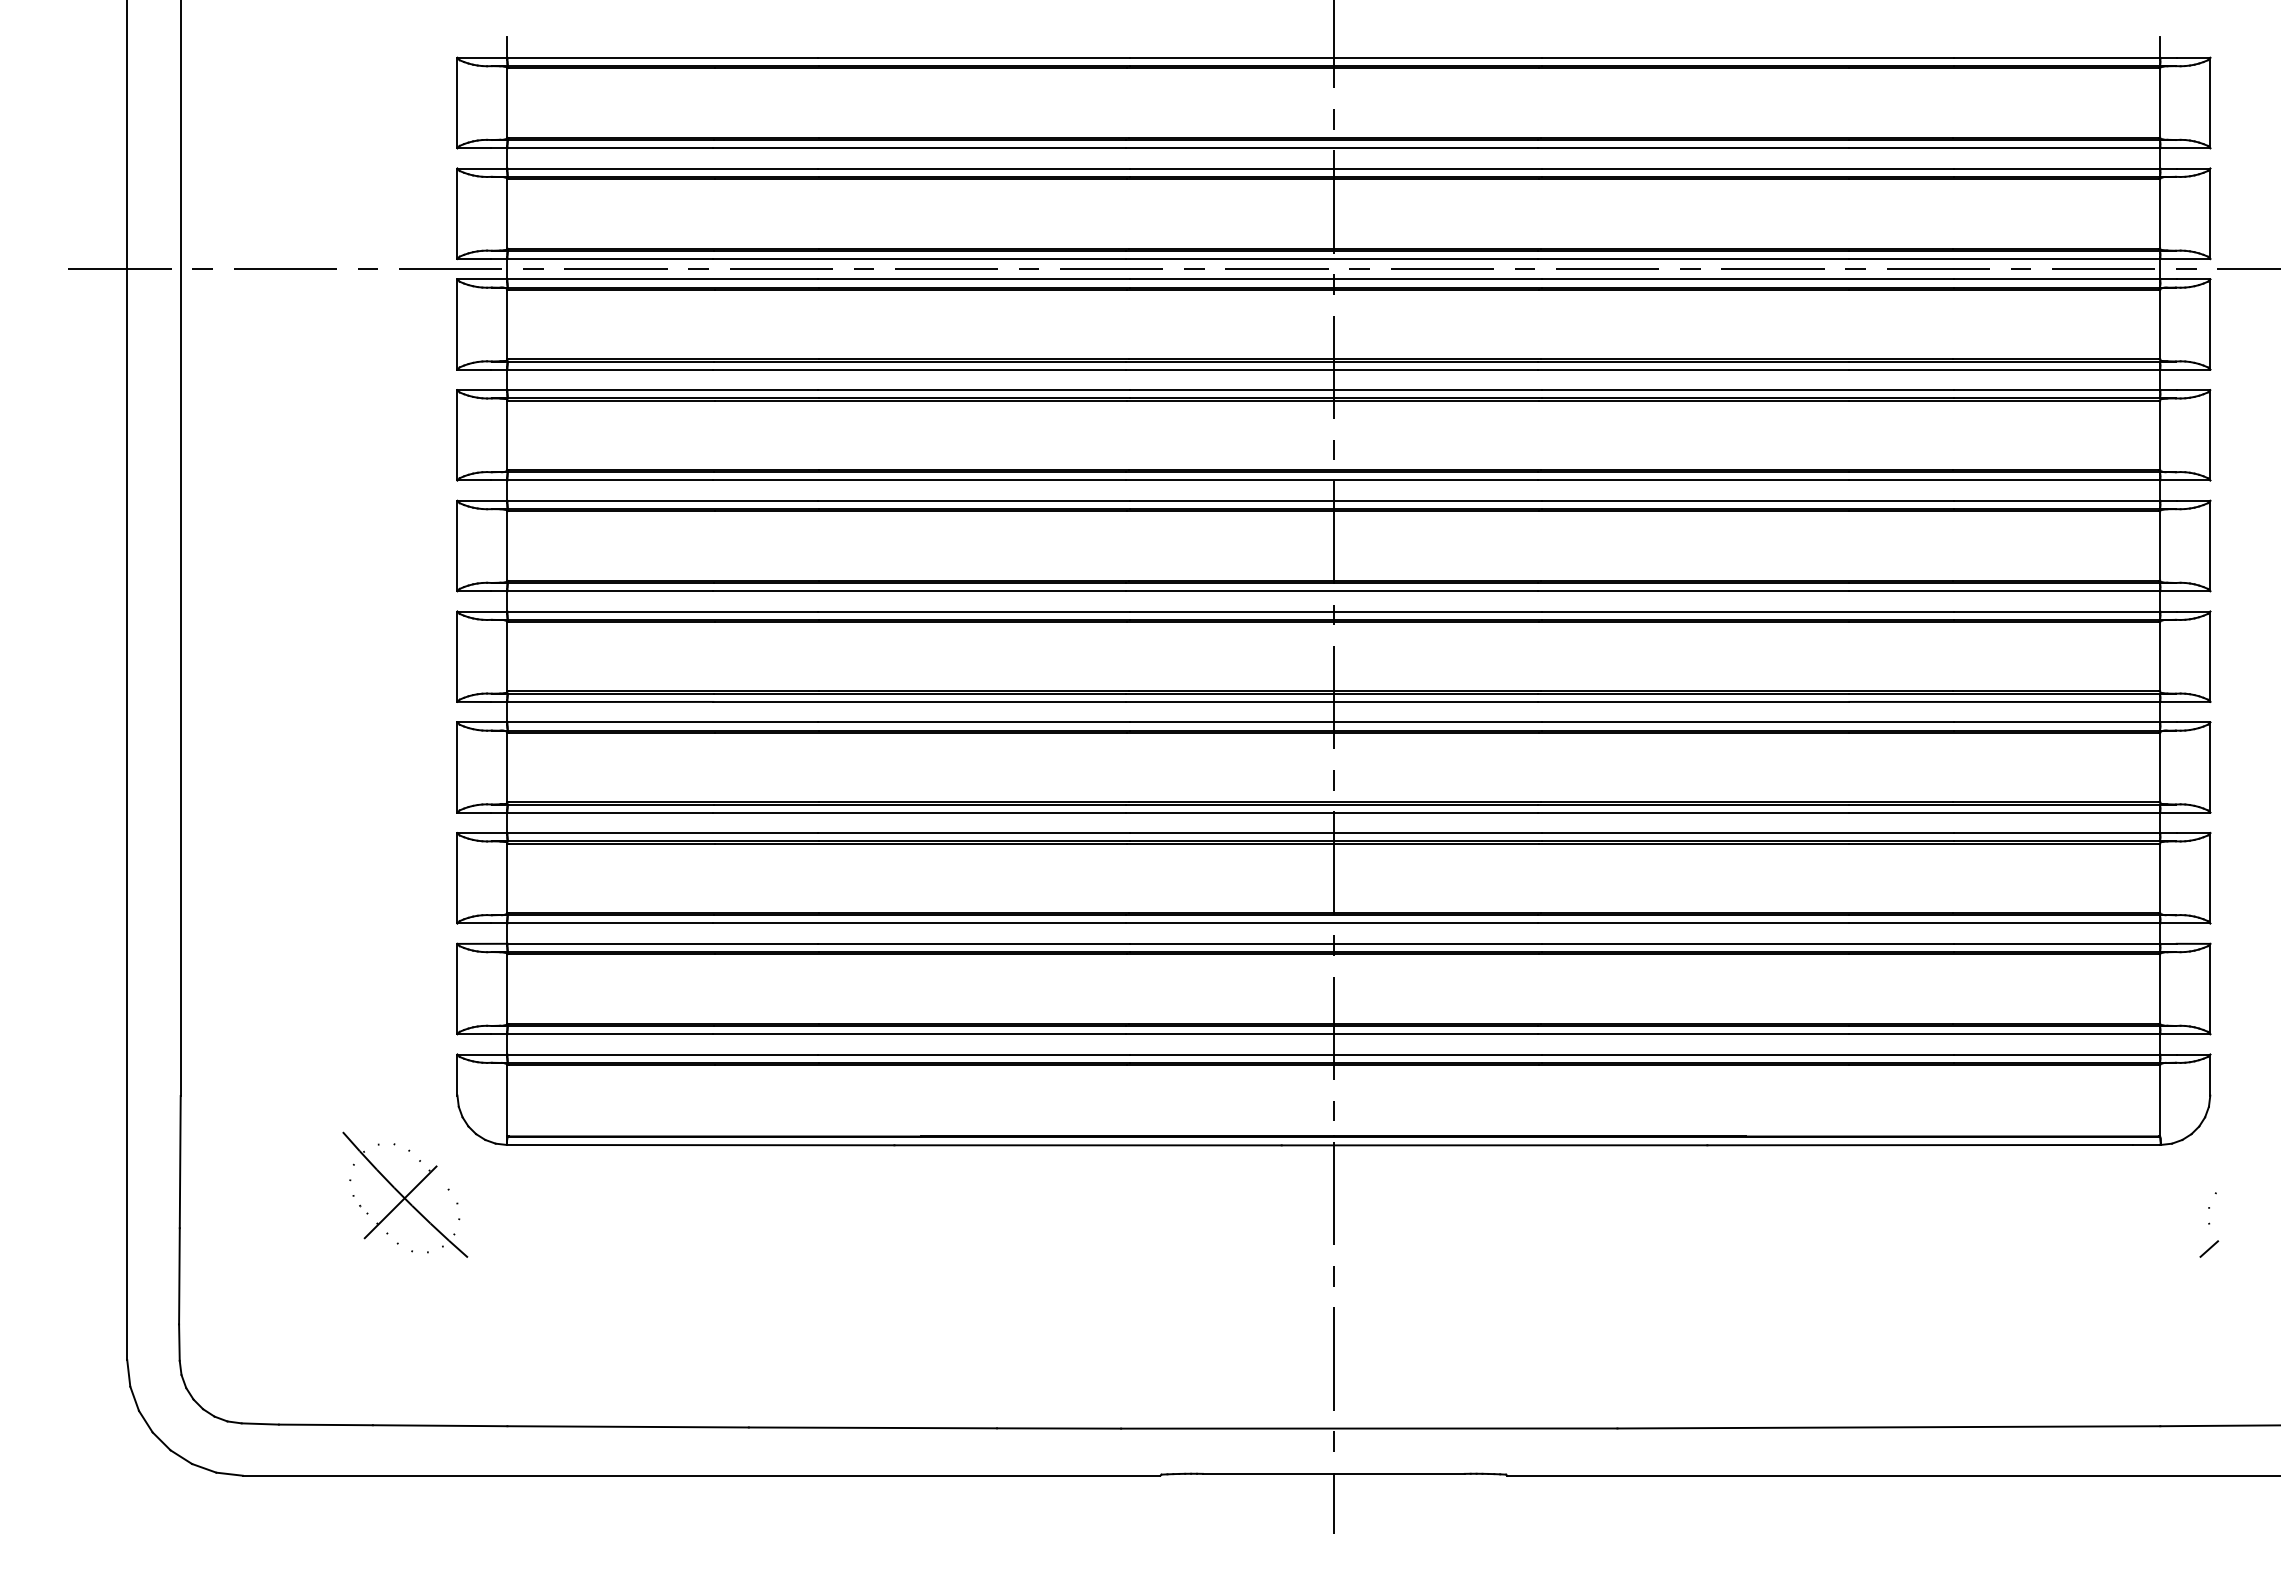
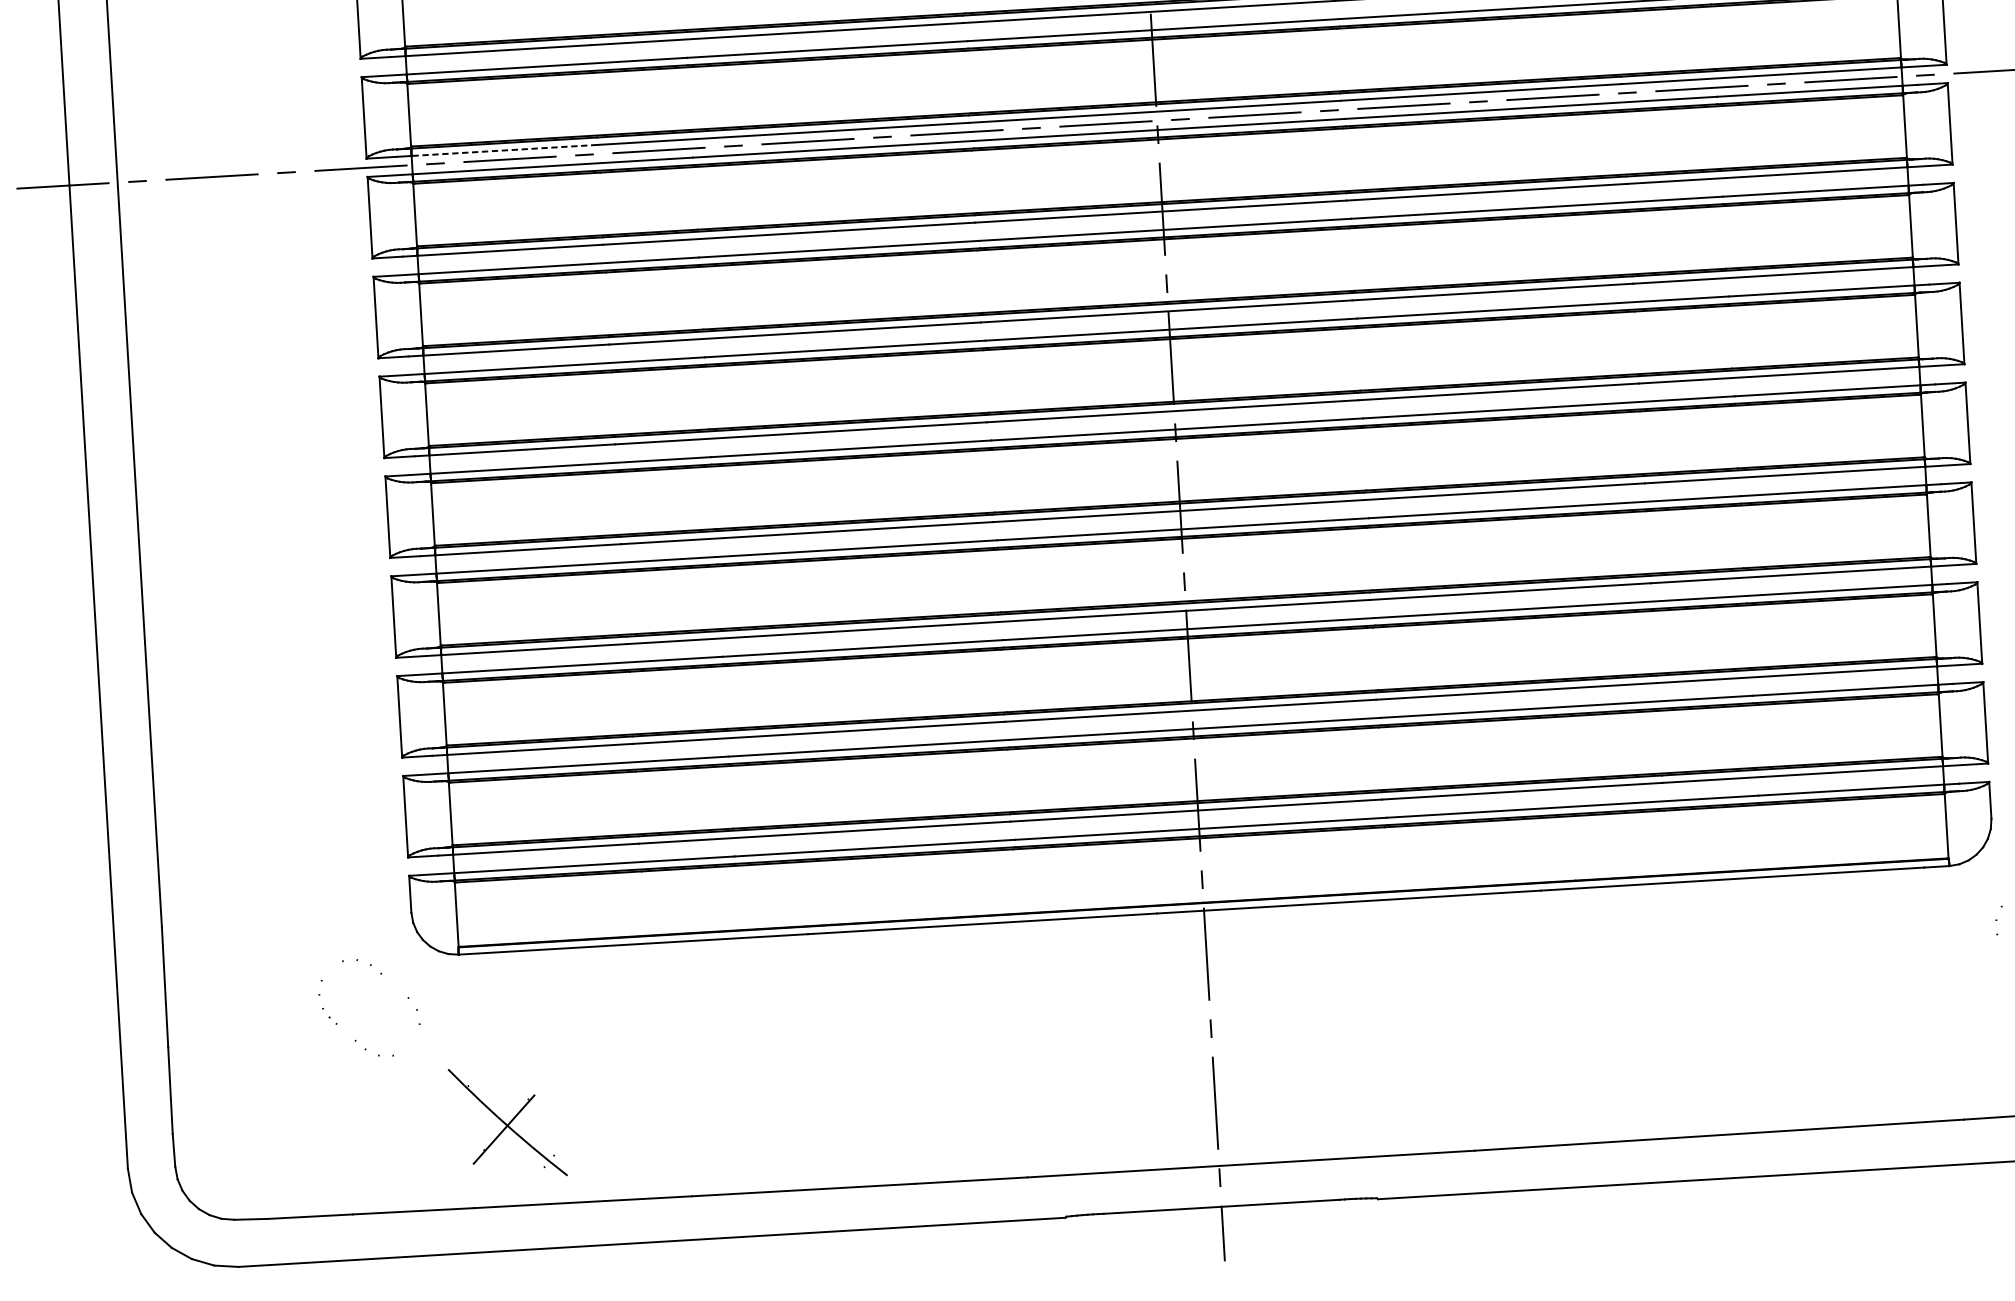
line: (610, 258) -> (504, 150), solid -> dashed
part: (405, 1194) -> (508, 1122), moved
line: (2208, 1248) -> (1998, 956), removed

